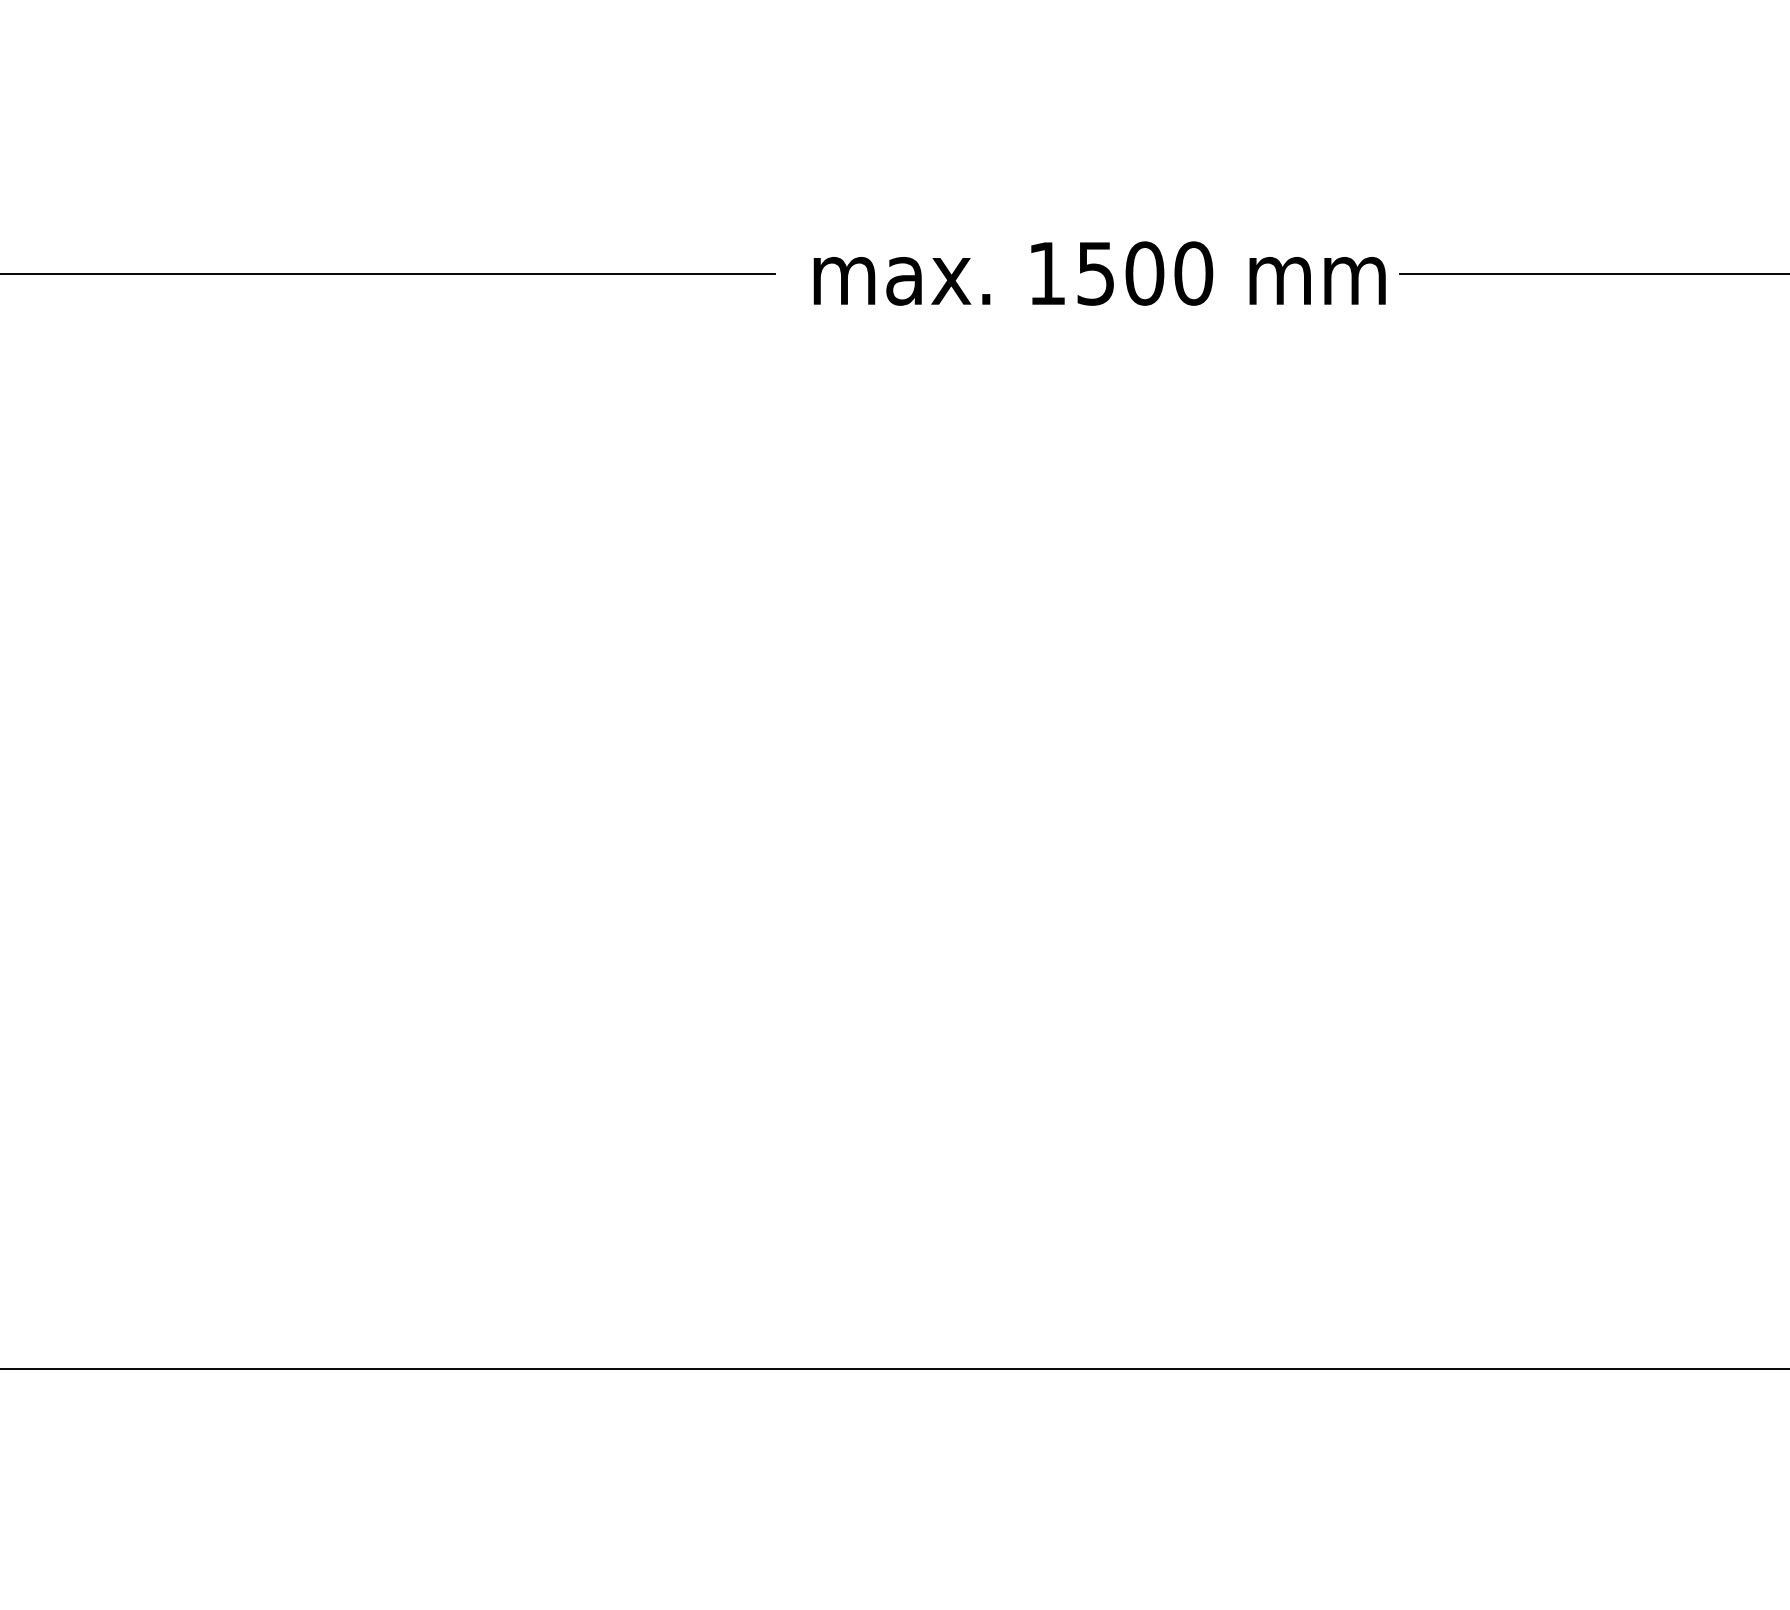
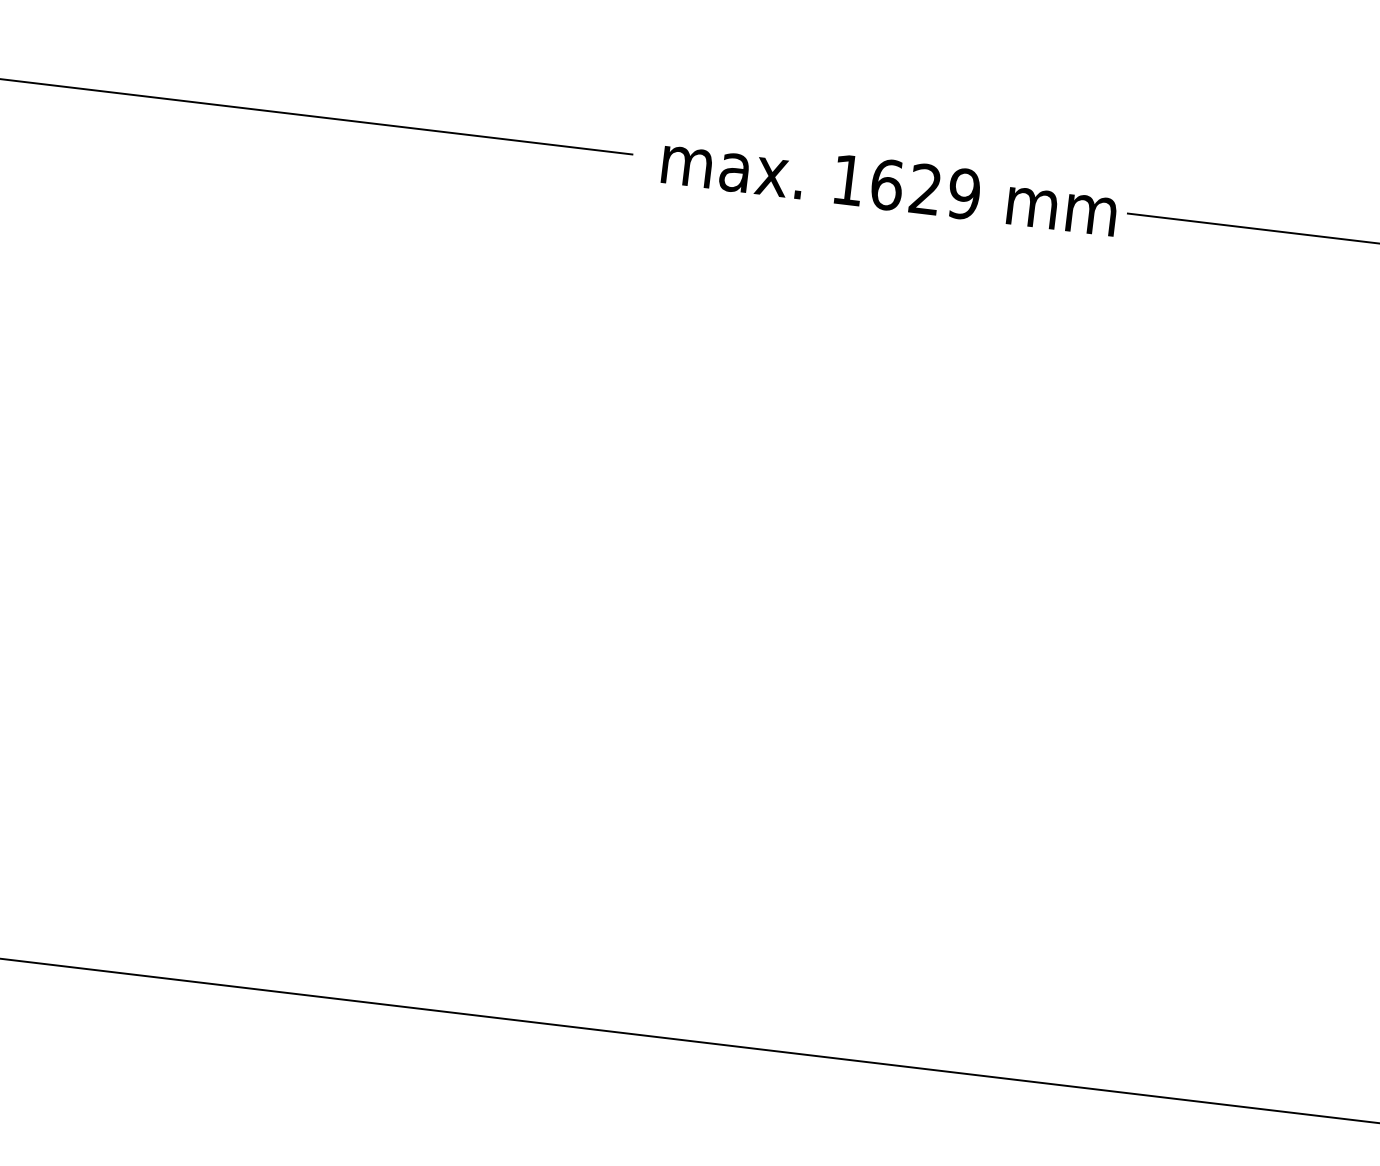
text: (1145, 273) -> (926, 189), 1500 -> 1629

